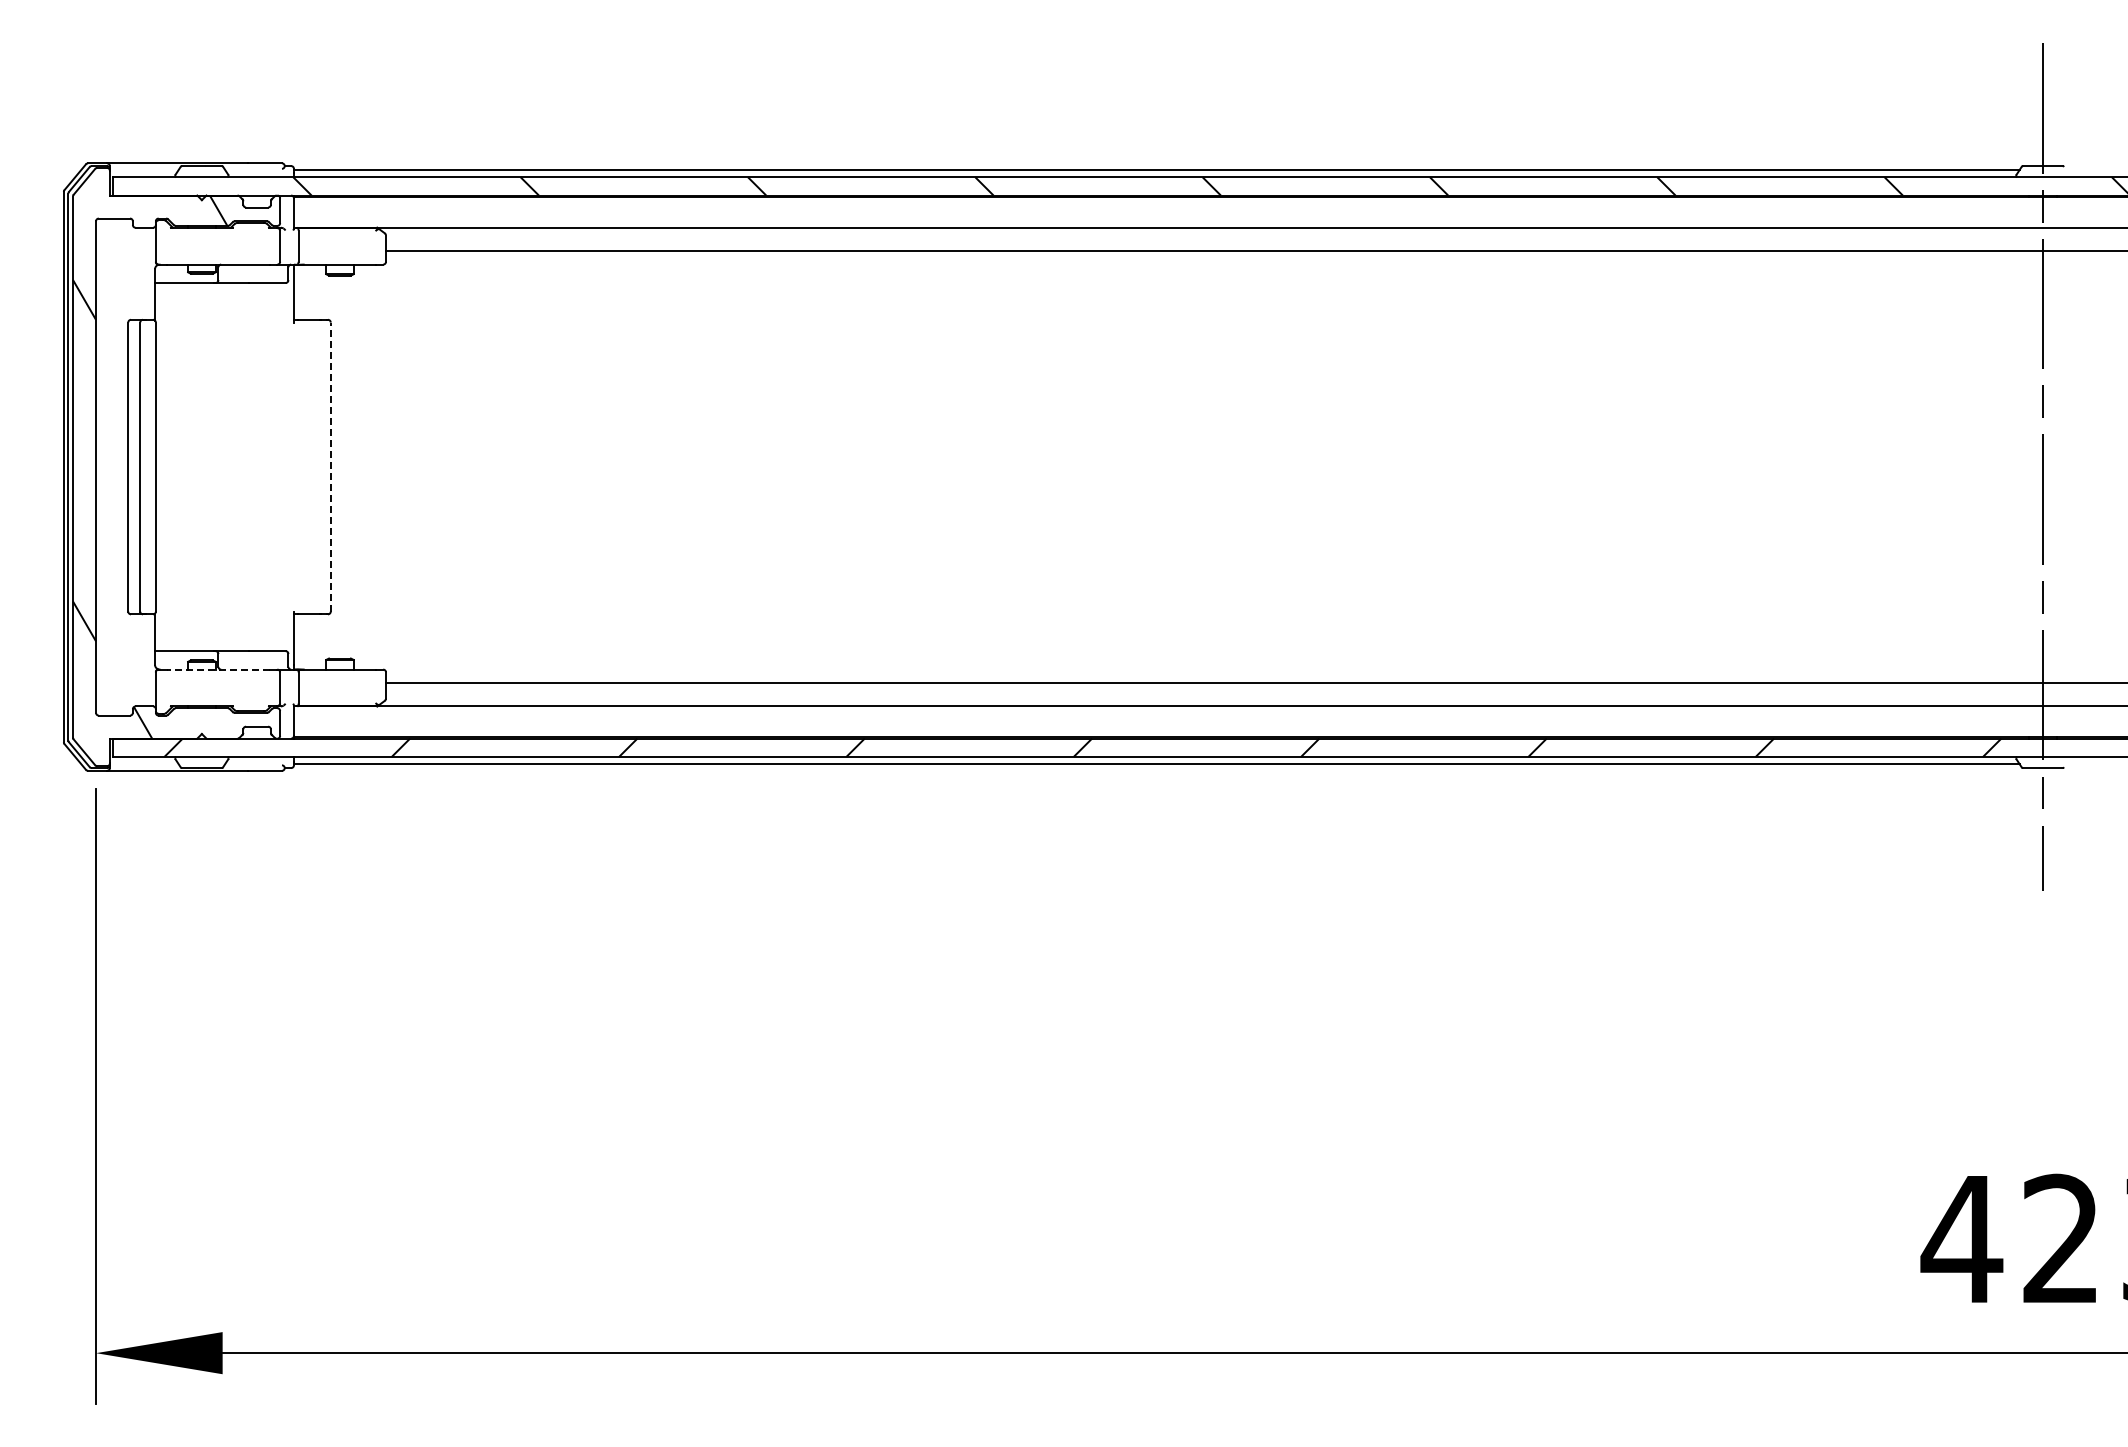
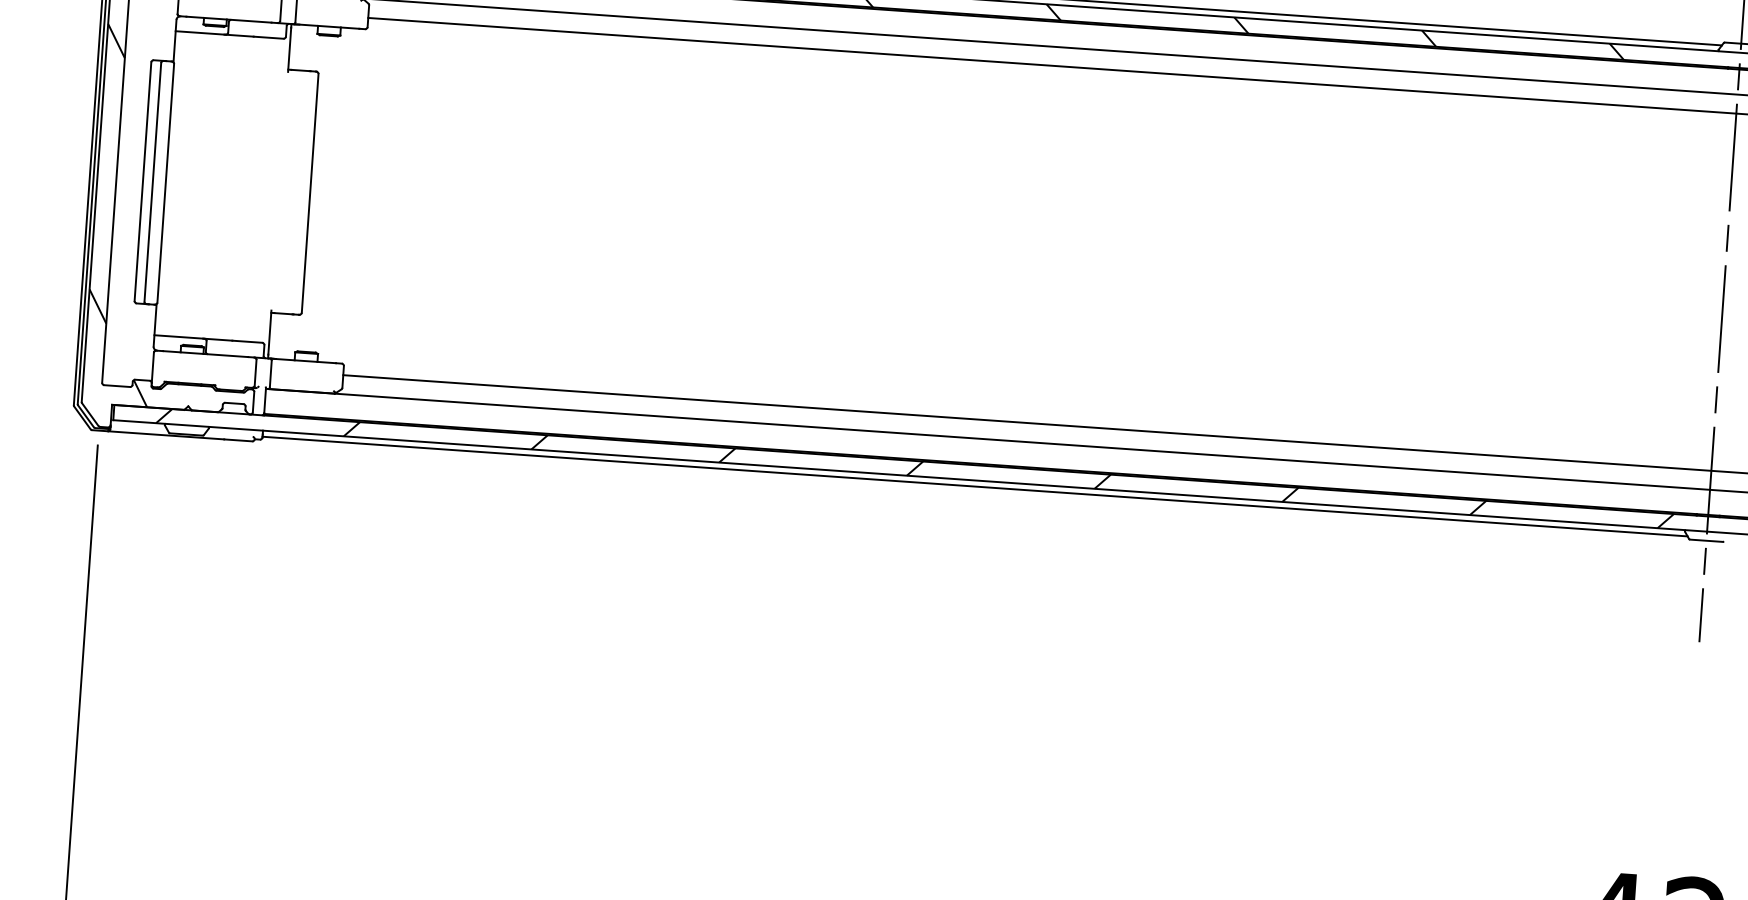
line: (330, 467) -> (309, 193), dashed -> solid
line: (218, 669) -> (205, 354), dashed -> solid

